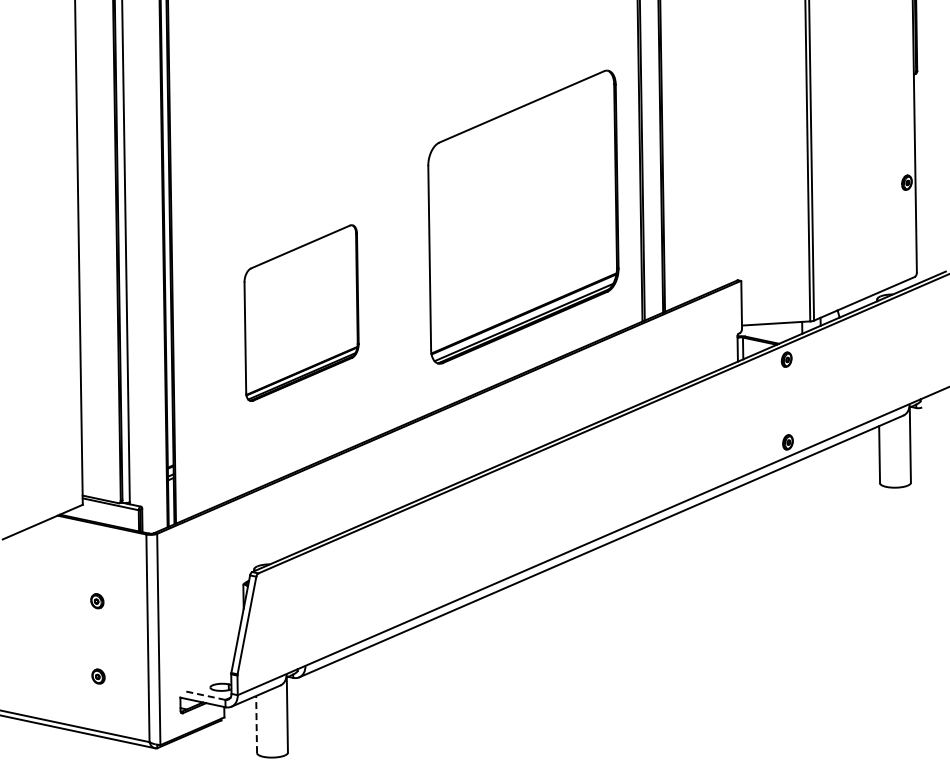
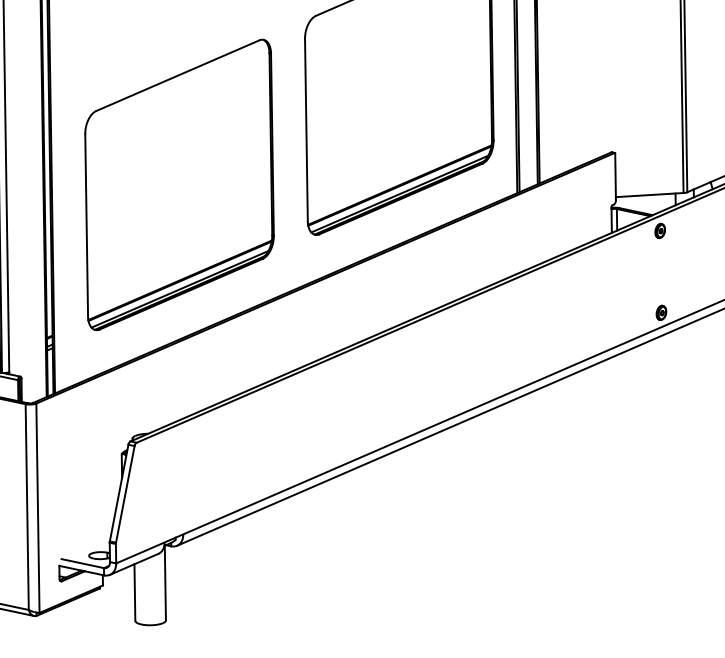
part: (301, 312) -> (179, 184), size x1.67
line: (204, 695) -> (83, 563), dashed -> solid
line: (256, 724) -> (134, 592), dashed -> solid

